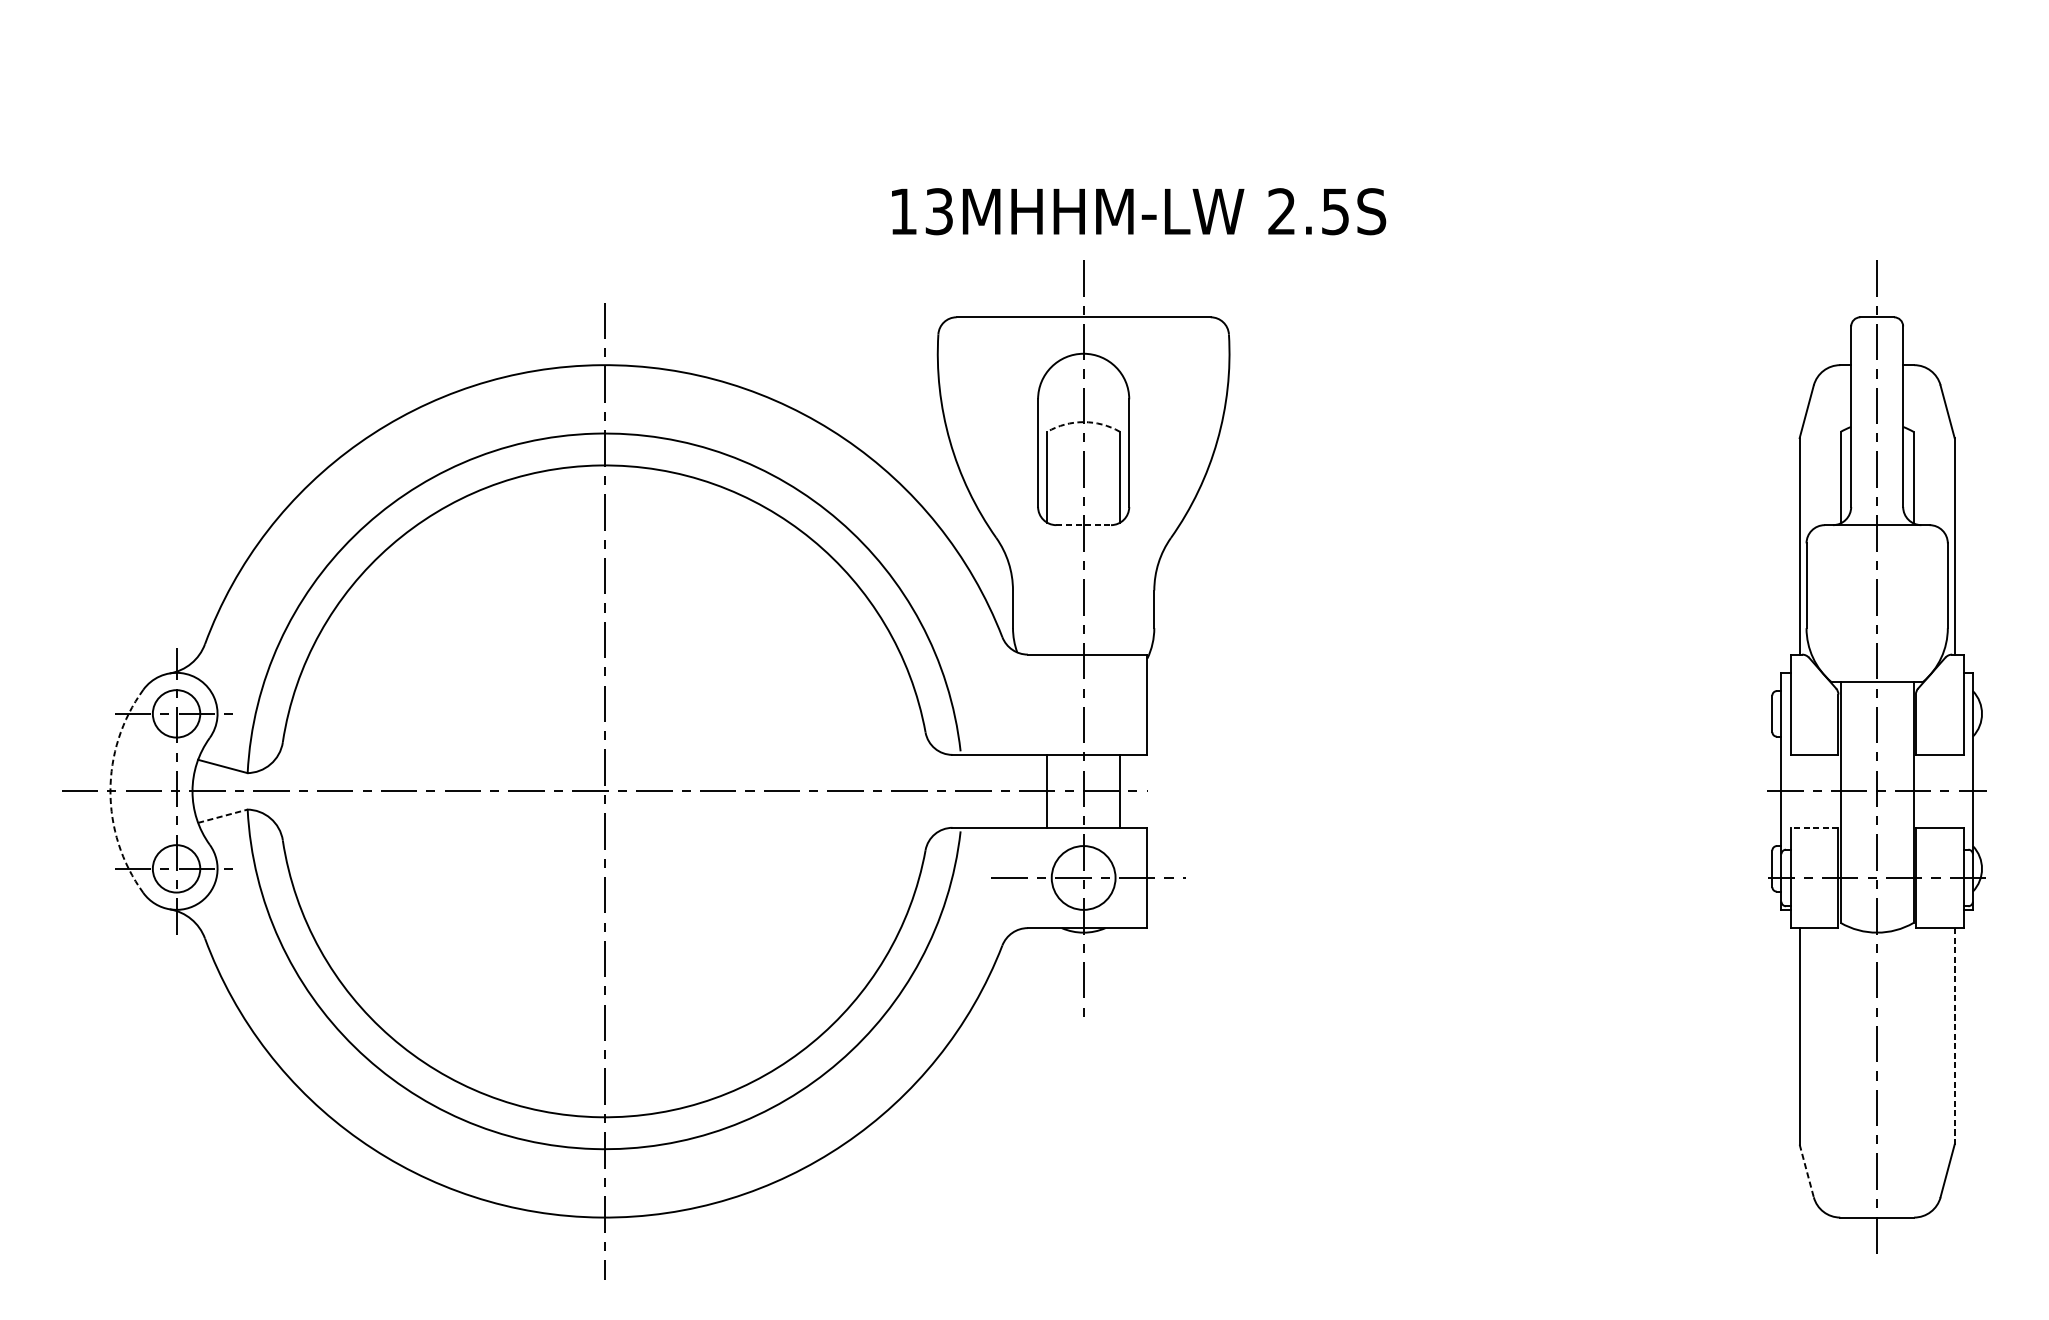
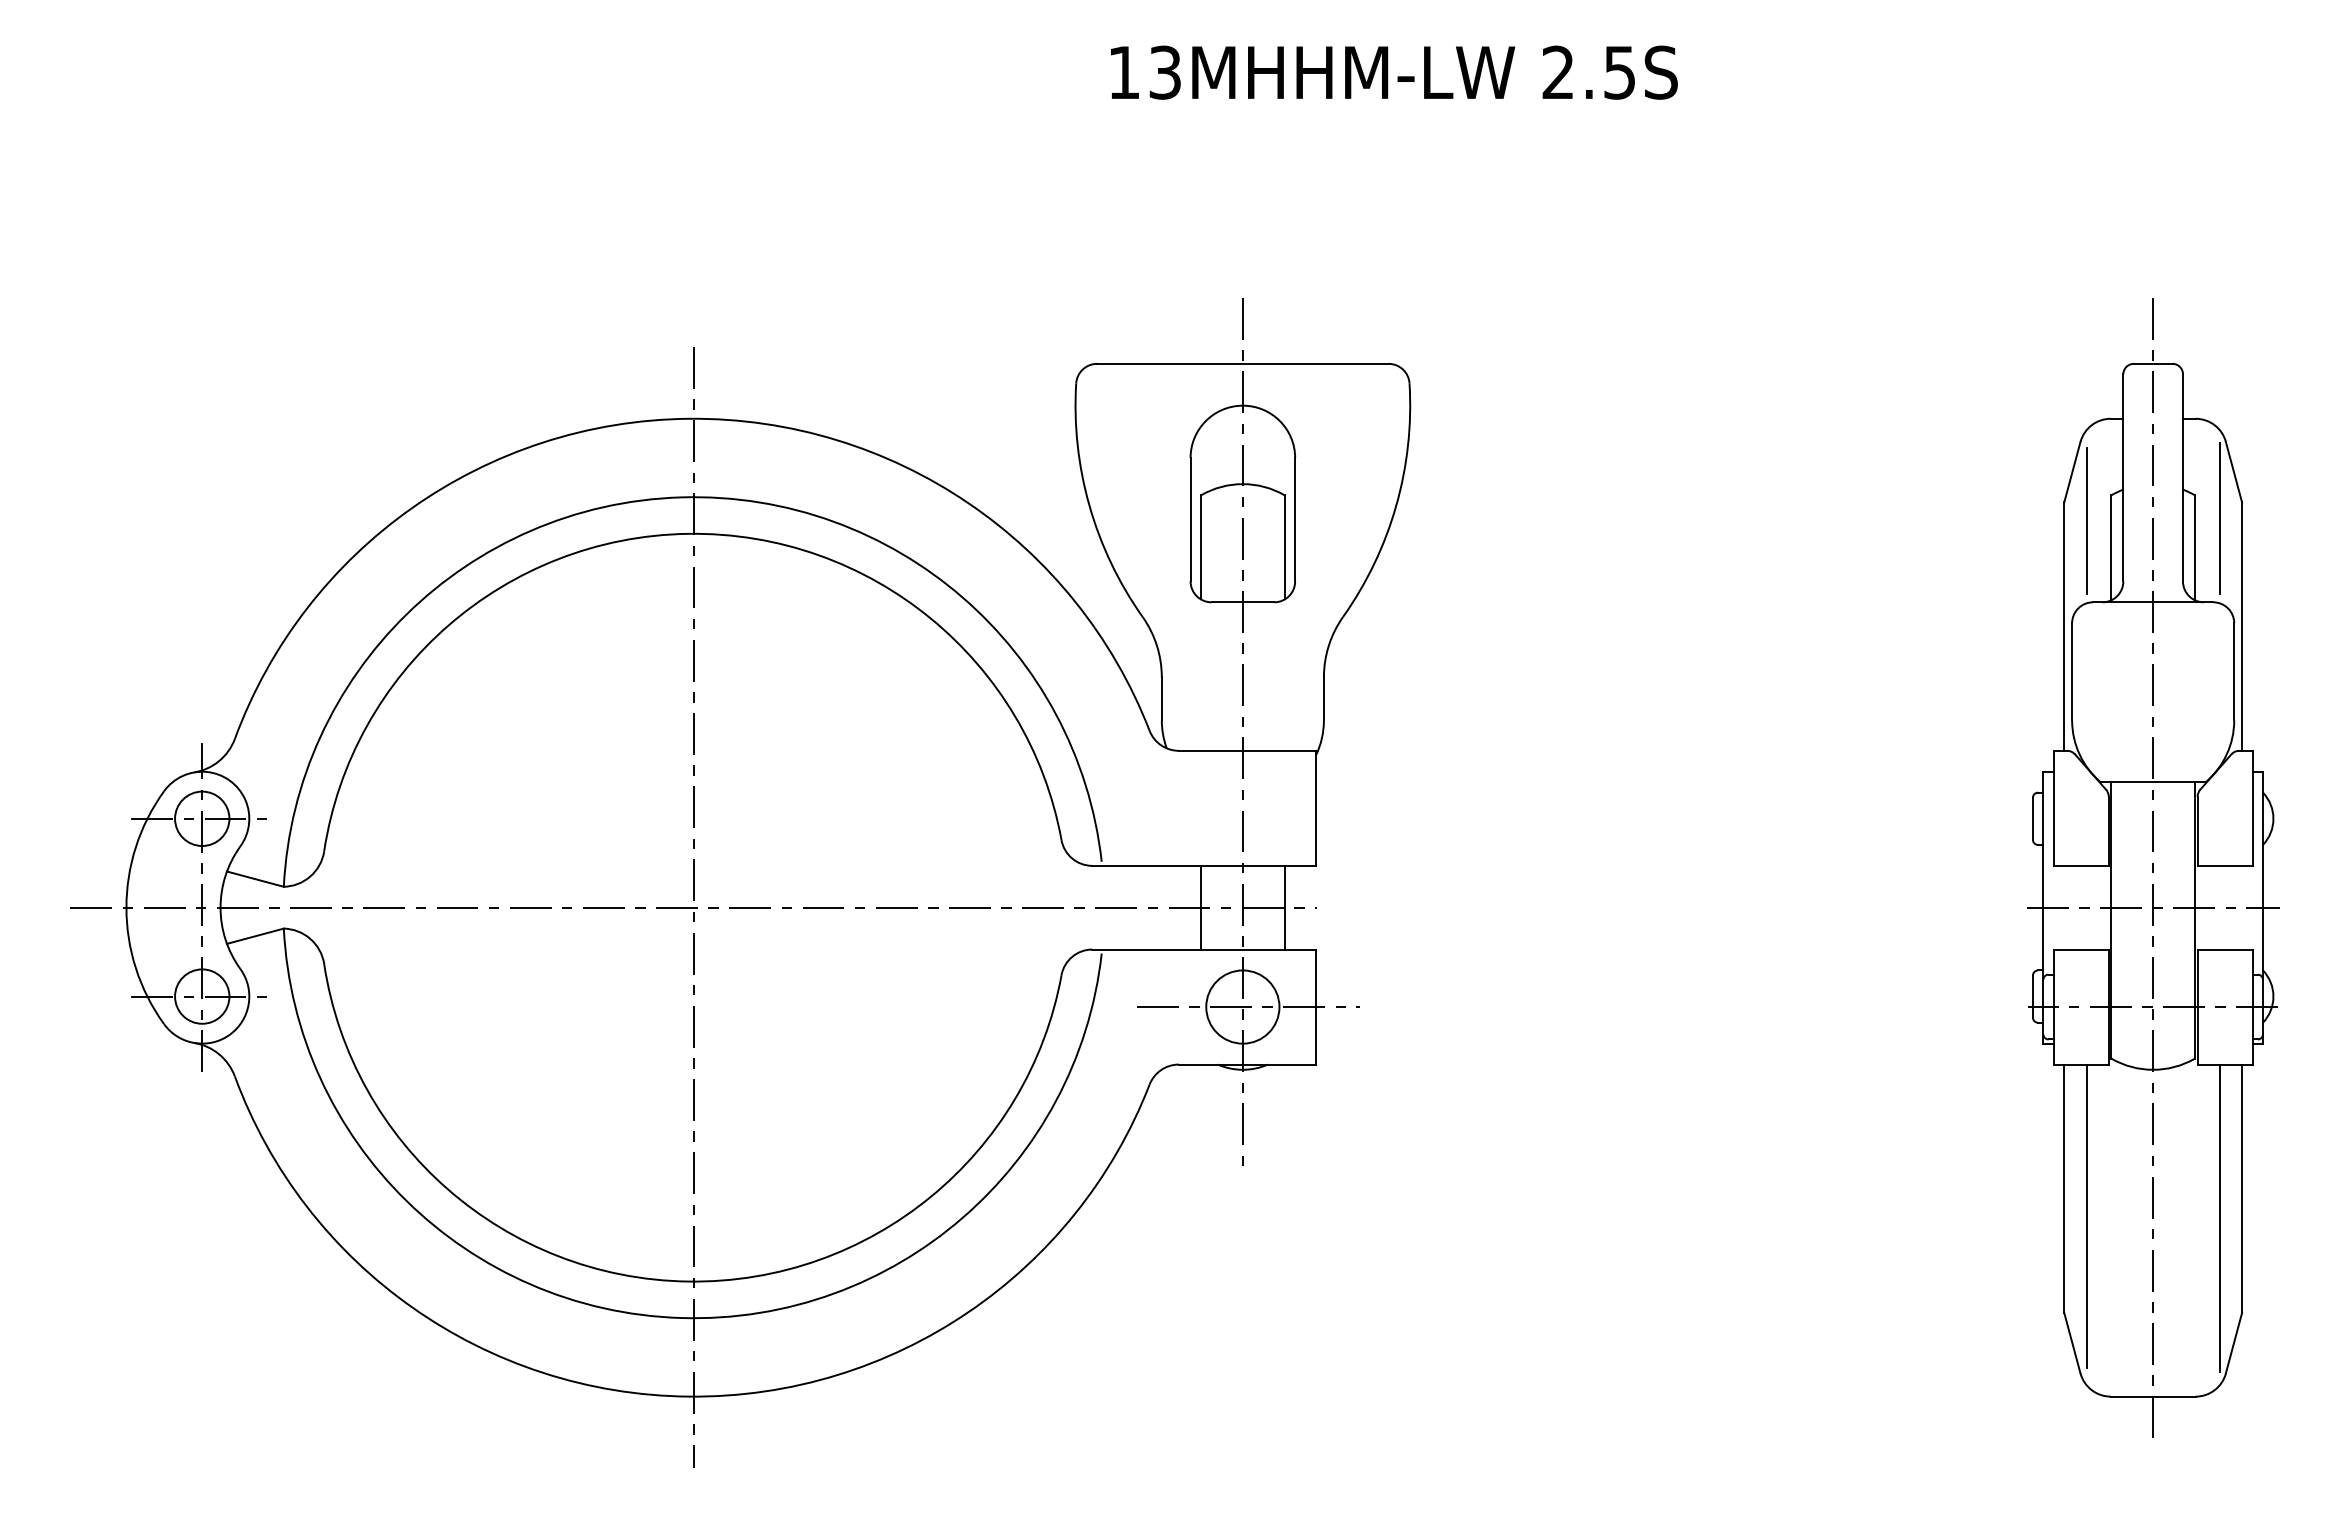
text: (1139, 211) -> (1394, 72), moved
arc: (1083, 422) -> (1242, 484), dashed -> solid
line: (1934, 452) -> (2219, 518), added
line: (1819, 453) -> (2086, 520), added
line: (1084, 525) -> (1243, 602), dashed -> solid
arc: (110, 791) -> (126, 907), dashed -> solid
line: (222, 816) -> (255, 936), dashed -> solid
line: (1813, 827) -> (2080, 949), dashed -> solid
line: (1955, 1037) -> (2242, 1189), dashed -> solid
line: (1819, 1059) -> (2086, 1215), added
line: (1934, 1062) -> (2219, 1218), added
line: (1806, 1171) -> (2072, 1343), dashed -> solid

